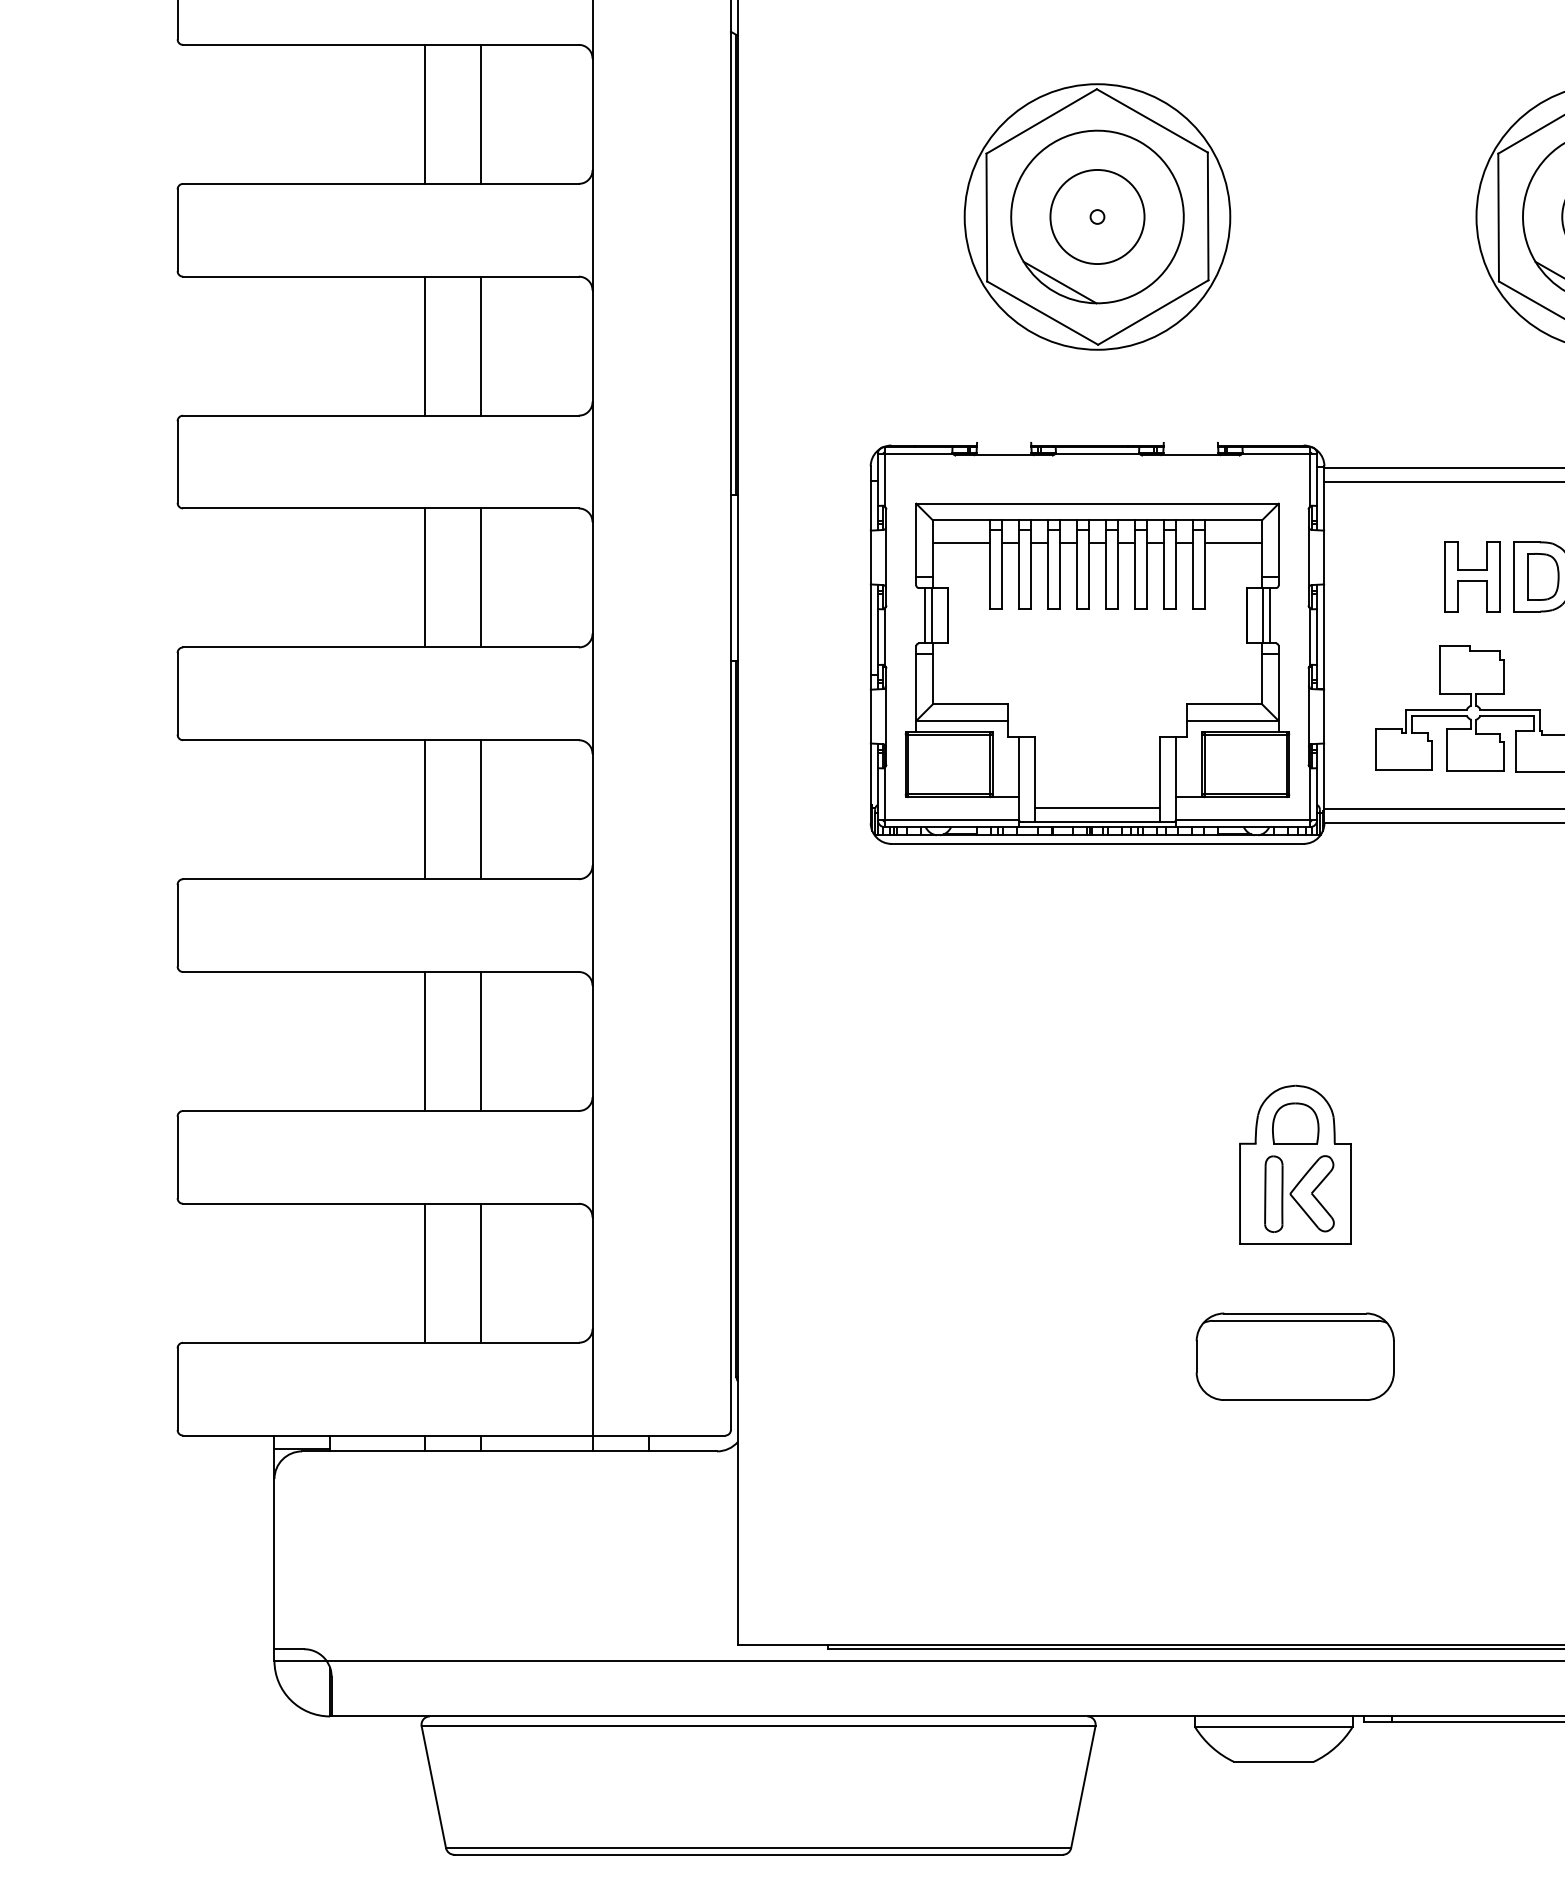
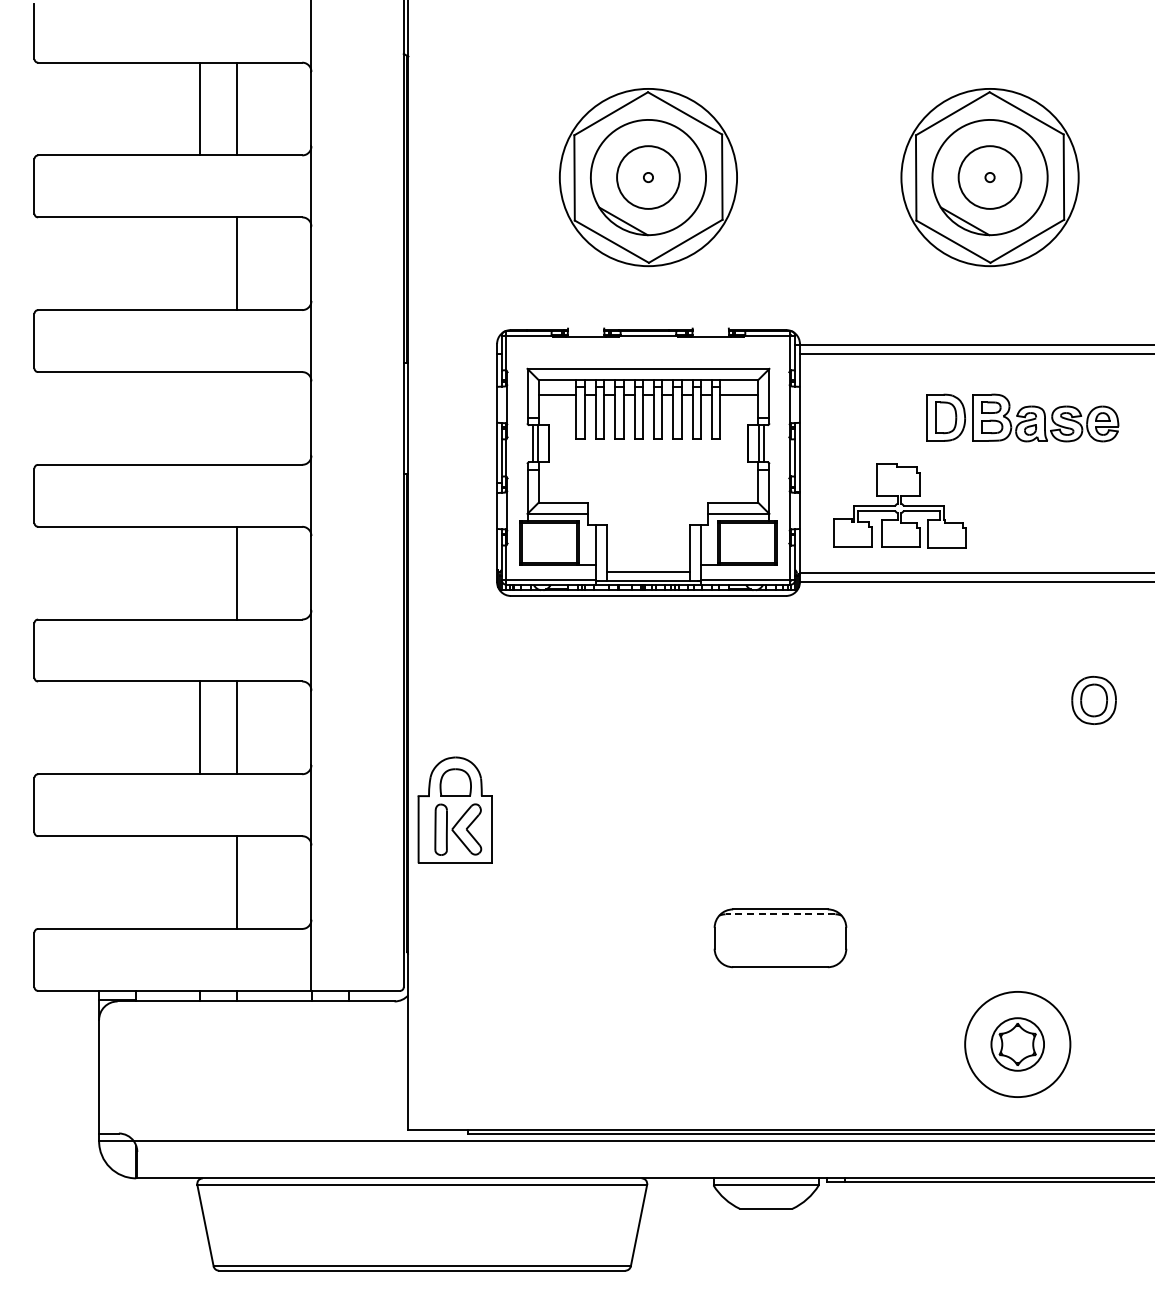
line: (424, 345) -> (199, 263), removed
part: (1472, 576) -> (898, 417), removed
line: (424, 577) -> (199, 418), removed
line: (481, 577) -> (237, 418), removed
line: (424, 808) -> (199, 572), removed
part: (1293, 1163) -> (454, 809), moved
line: (424, 1273) -> (199, 882), removed
line: (1295, 1321) -> (780, 914), solid -> dashed

